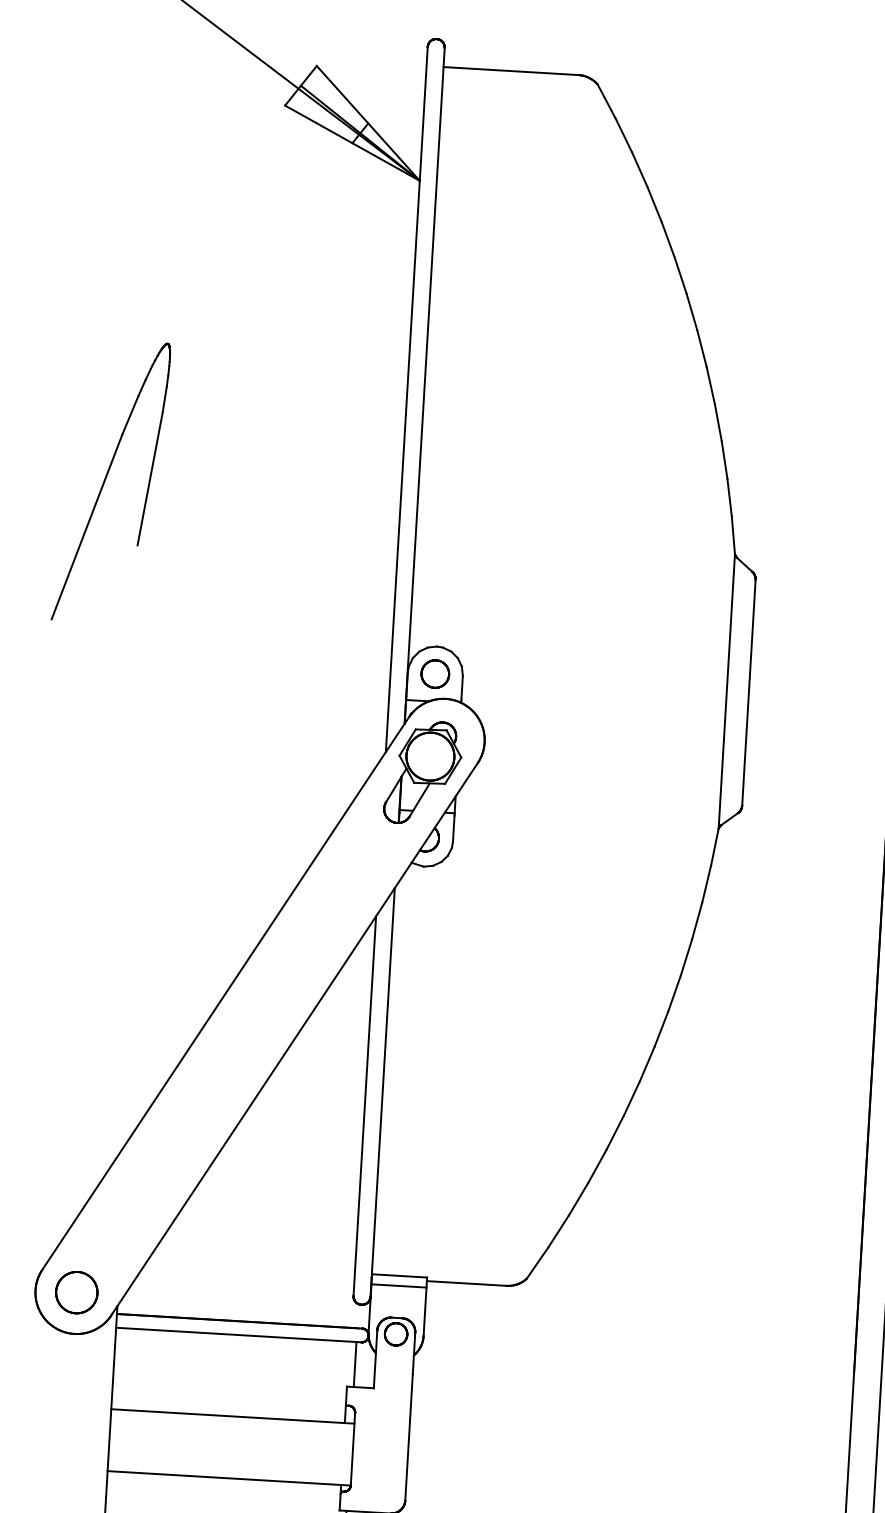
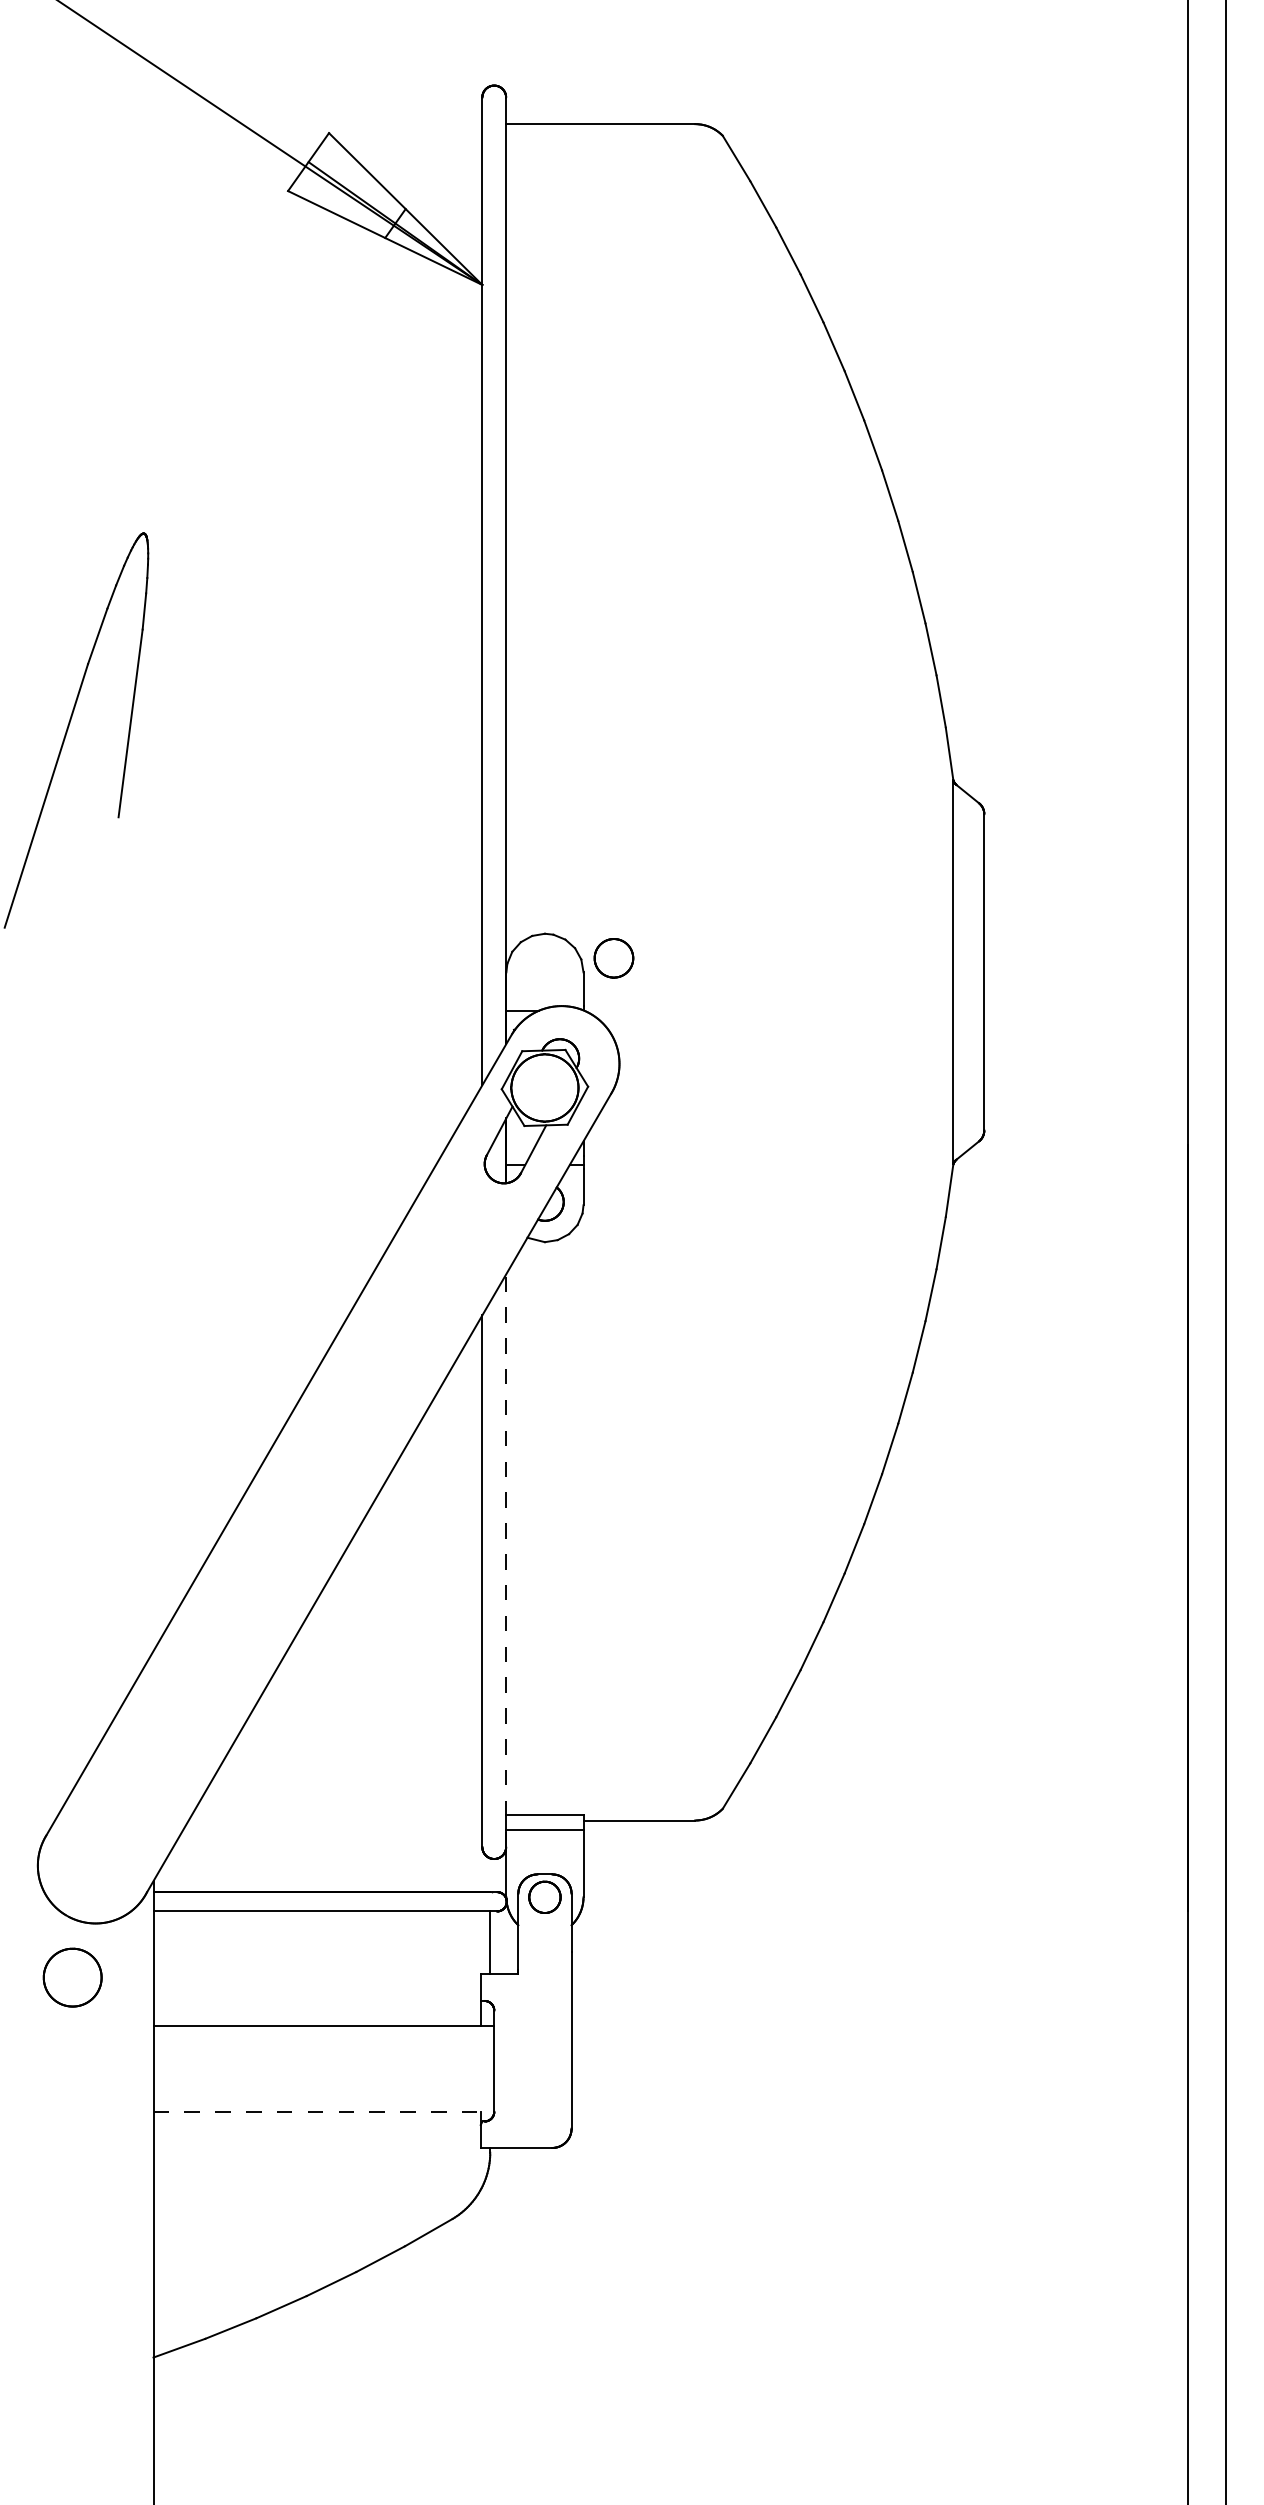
part: (435, 674) -> (613, 958), moved
line: (382, 1092) -> (506, 1560), solid -> dashed
part: (76, 1292) -> (72, 1977), moved
line: (229, 1478) -> (324, 2112), solid -> dashed

